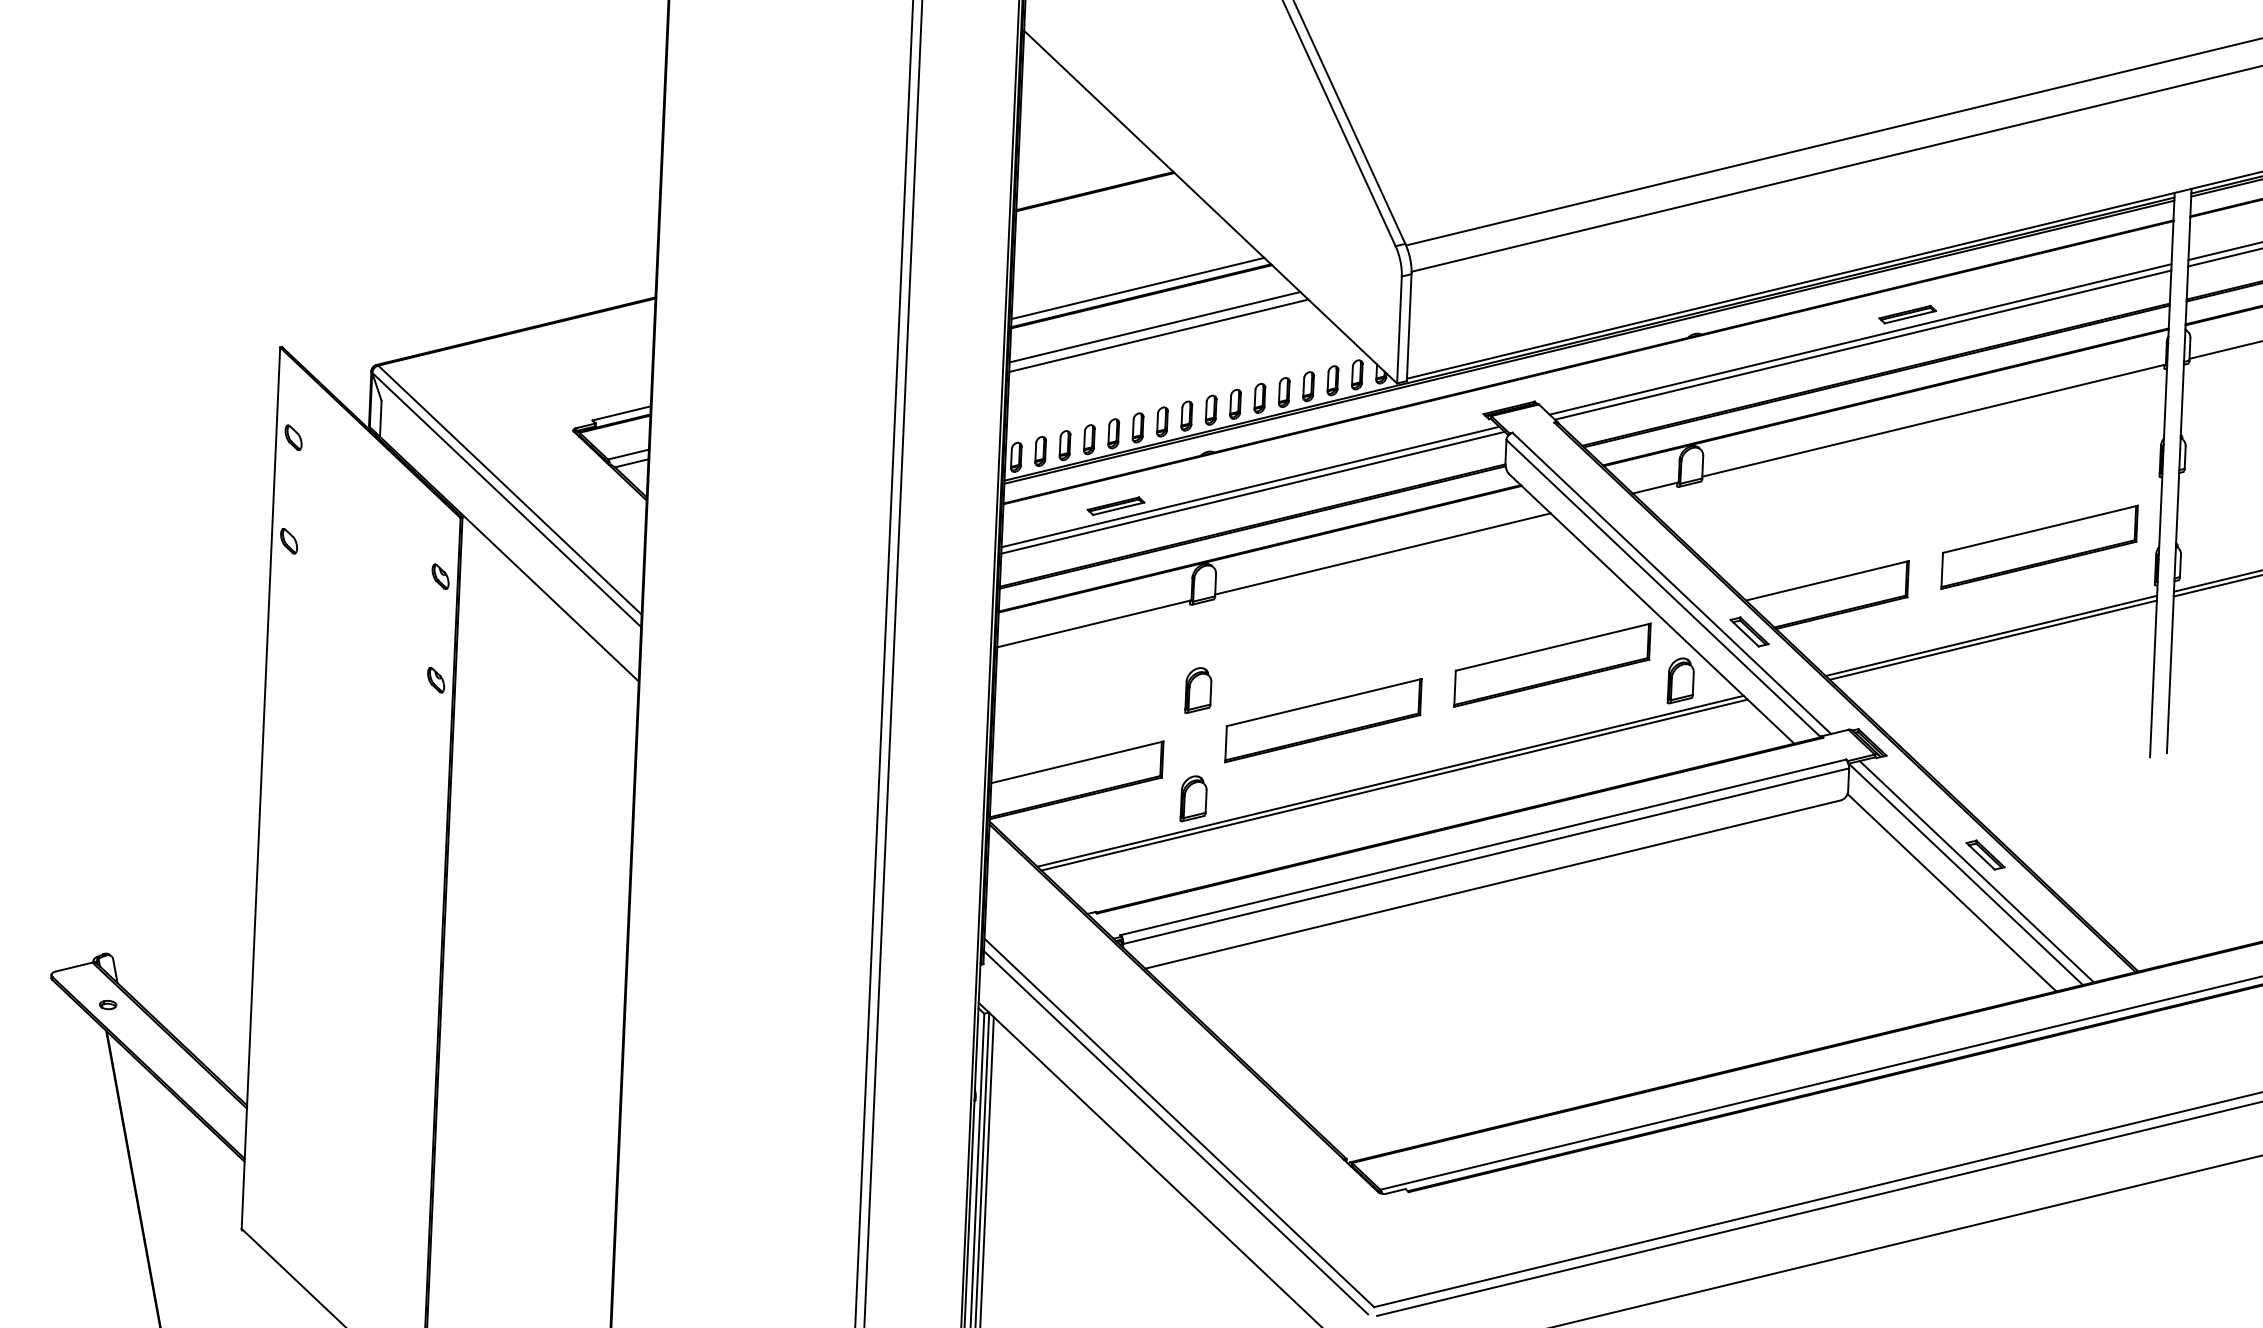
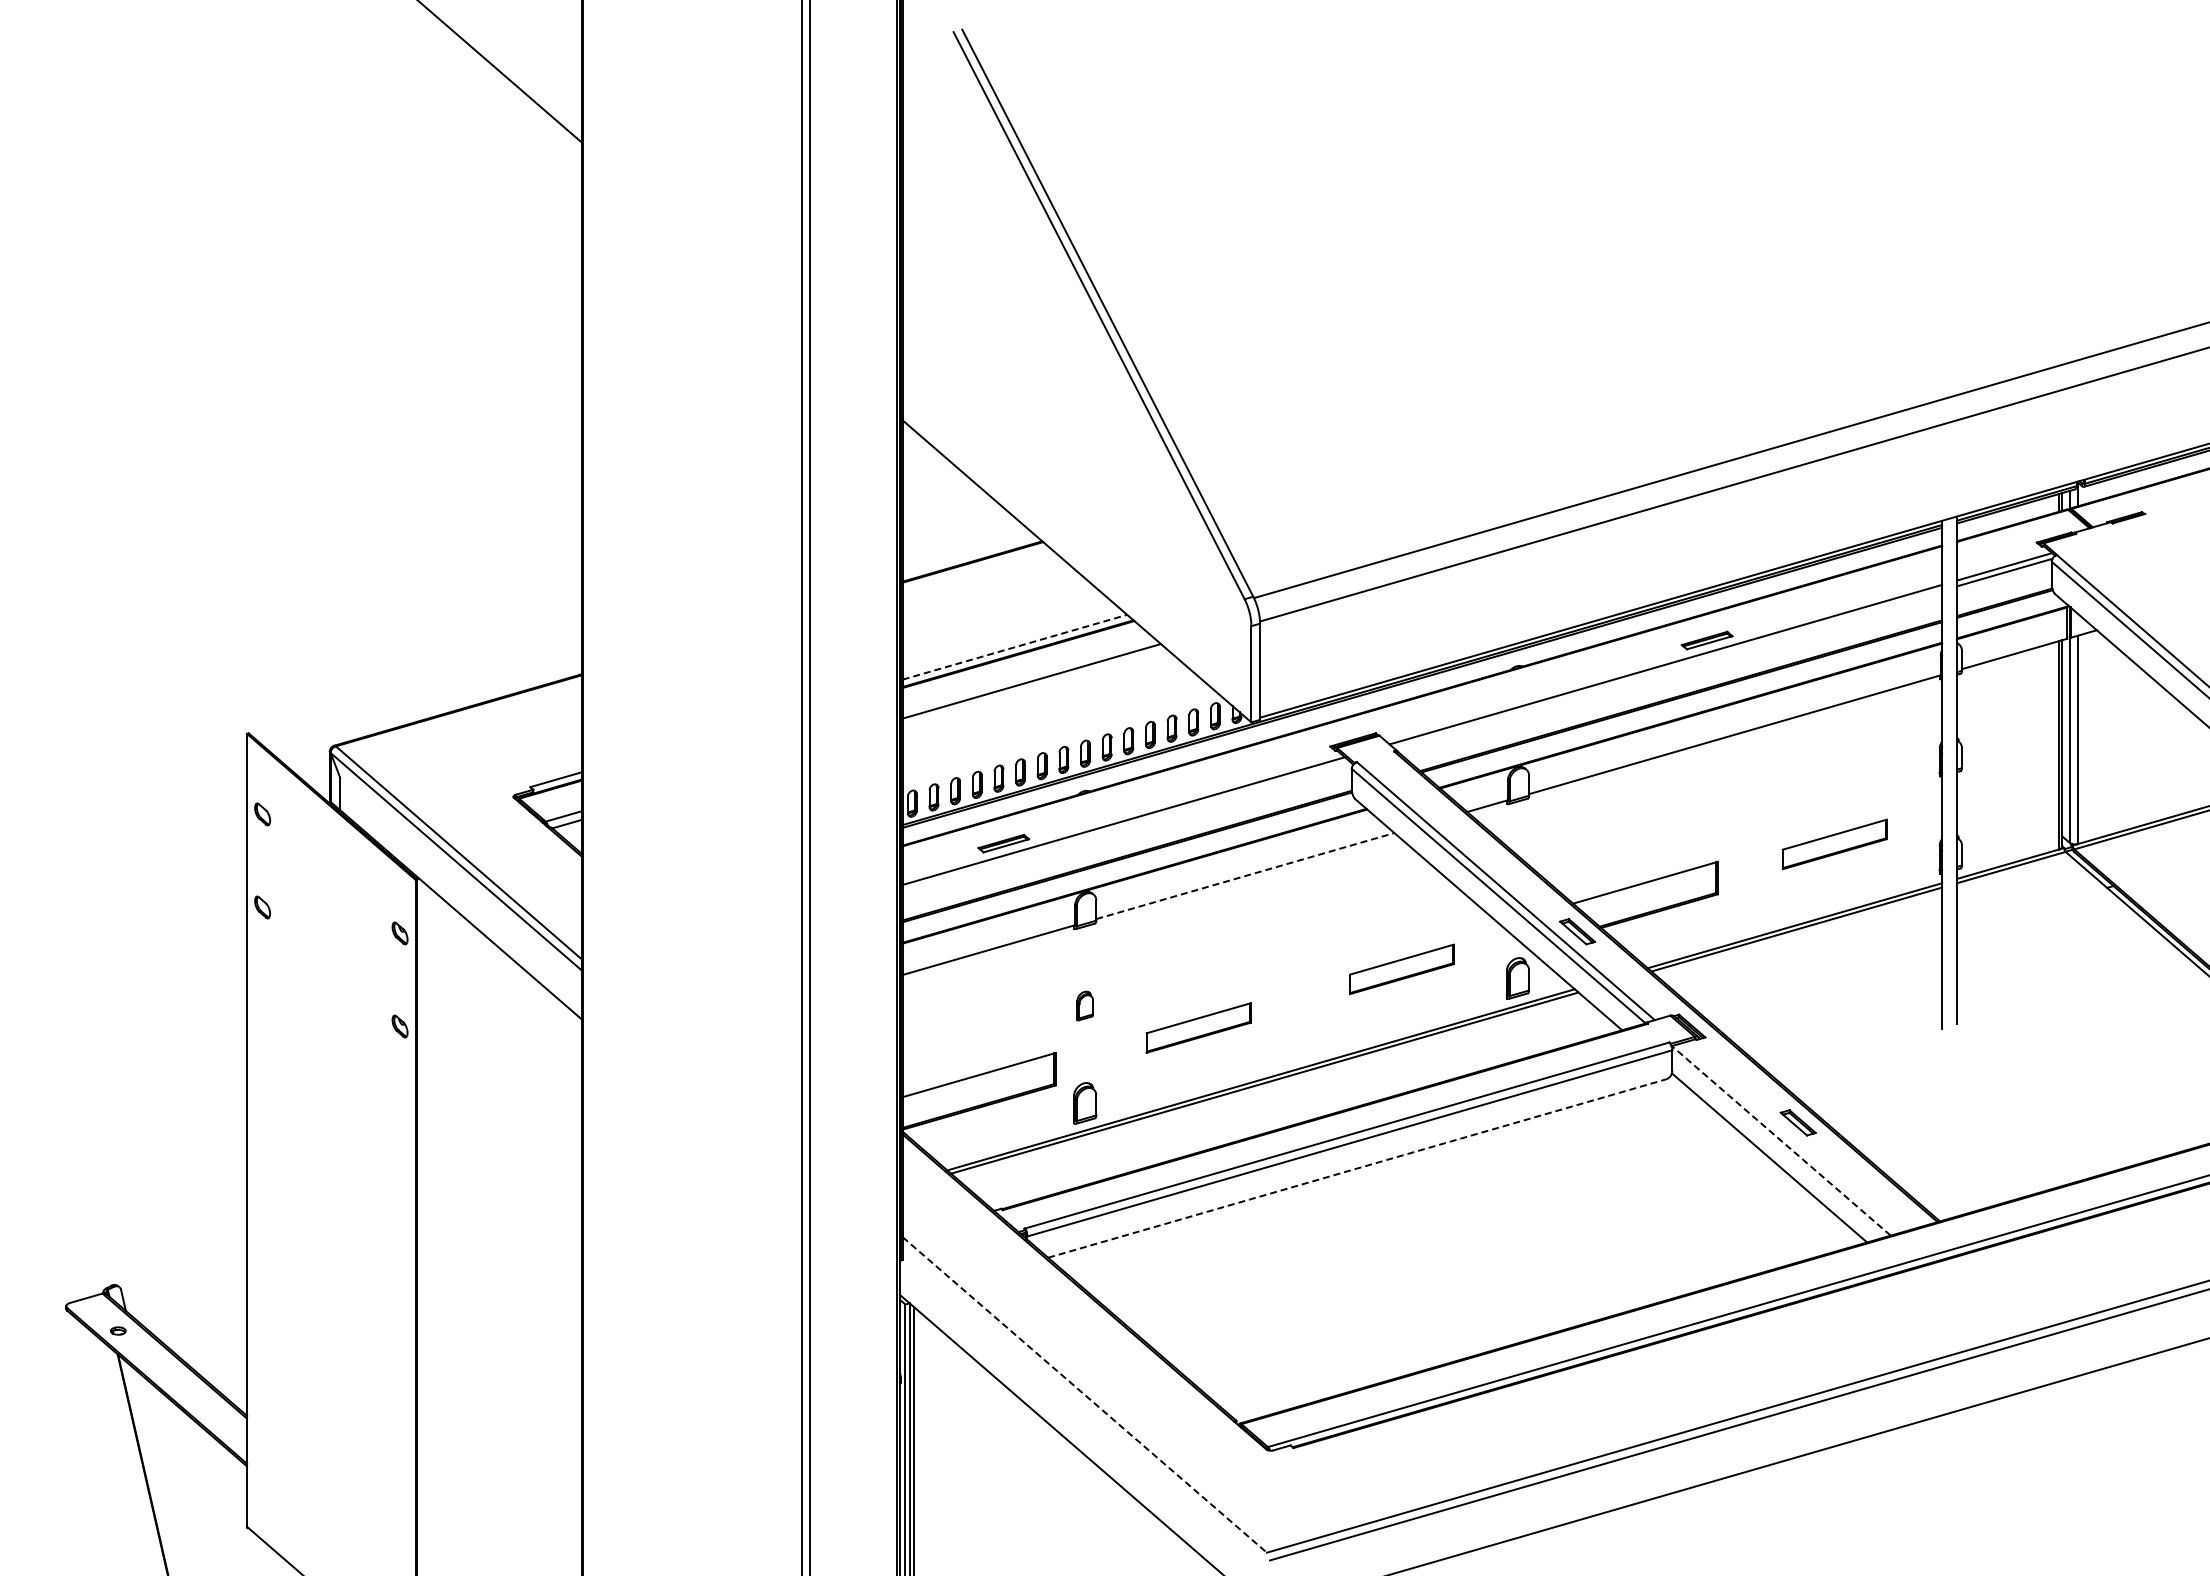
line: (1137, 288) -> (1014, 647), solid -> dashed
line: (1158, 335) -> (1035, 688), removed
line: (1863, 344) -> (1668, 669), removed
line: (1252, 491) -> (1125, 825), removed
part: (2039, 547) -> (1834, 844), size x0.6
line: (1383, 553) -> (1245, 875), solid -> dashed
part: (1551, 665) -> (1401, 969), size x0.6
part: (1198, 690) -> (1085, 1005), size x0.7
part: (1323, 720) -> (1198, 1027), size x0.6
line: (1976, 871) -> (1790, 1137), removed
line: (1966, 873) -> (1781, 1140), solid -> dashed
line: (1493, 884) -> (1357, 1168), solid -> dashed
line: (1179, 1122) -> (1084, 1394), solid -> dashed
line: (1175, 1132) -> (1081, 1403), removed

